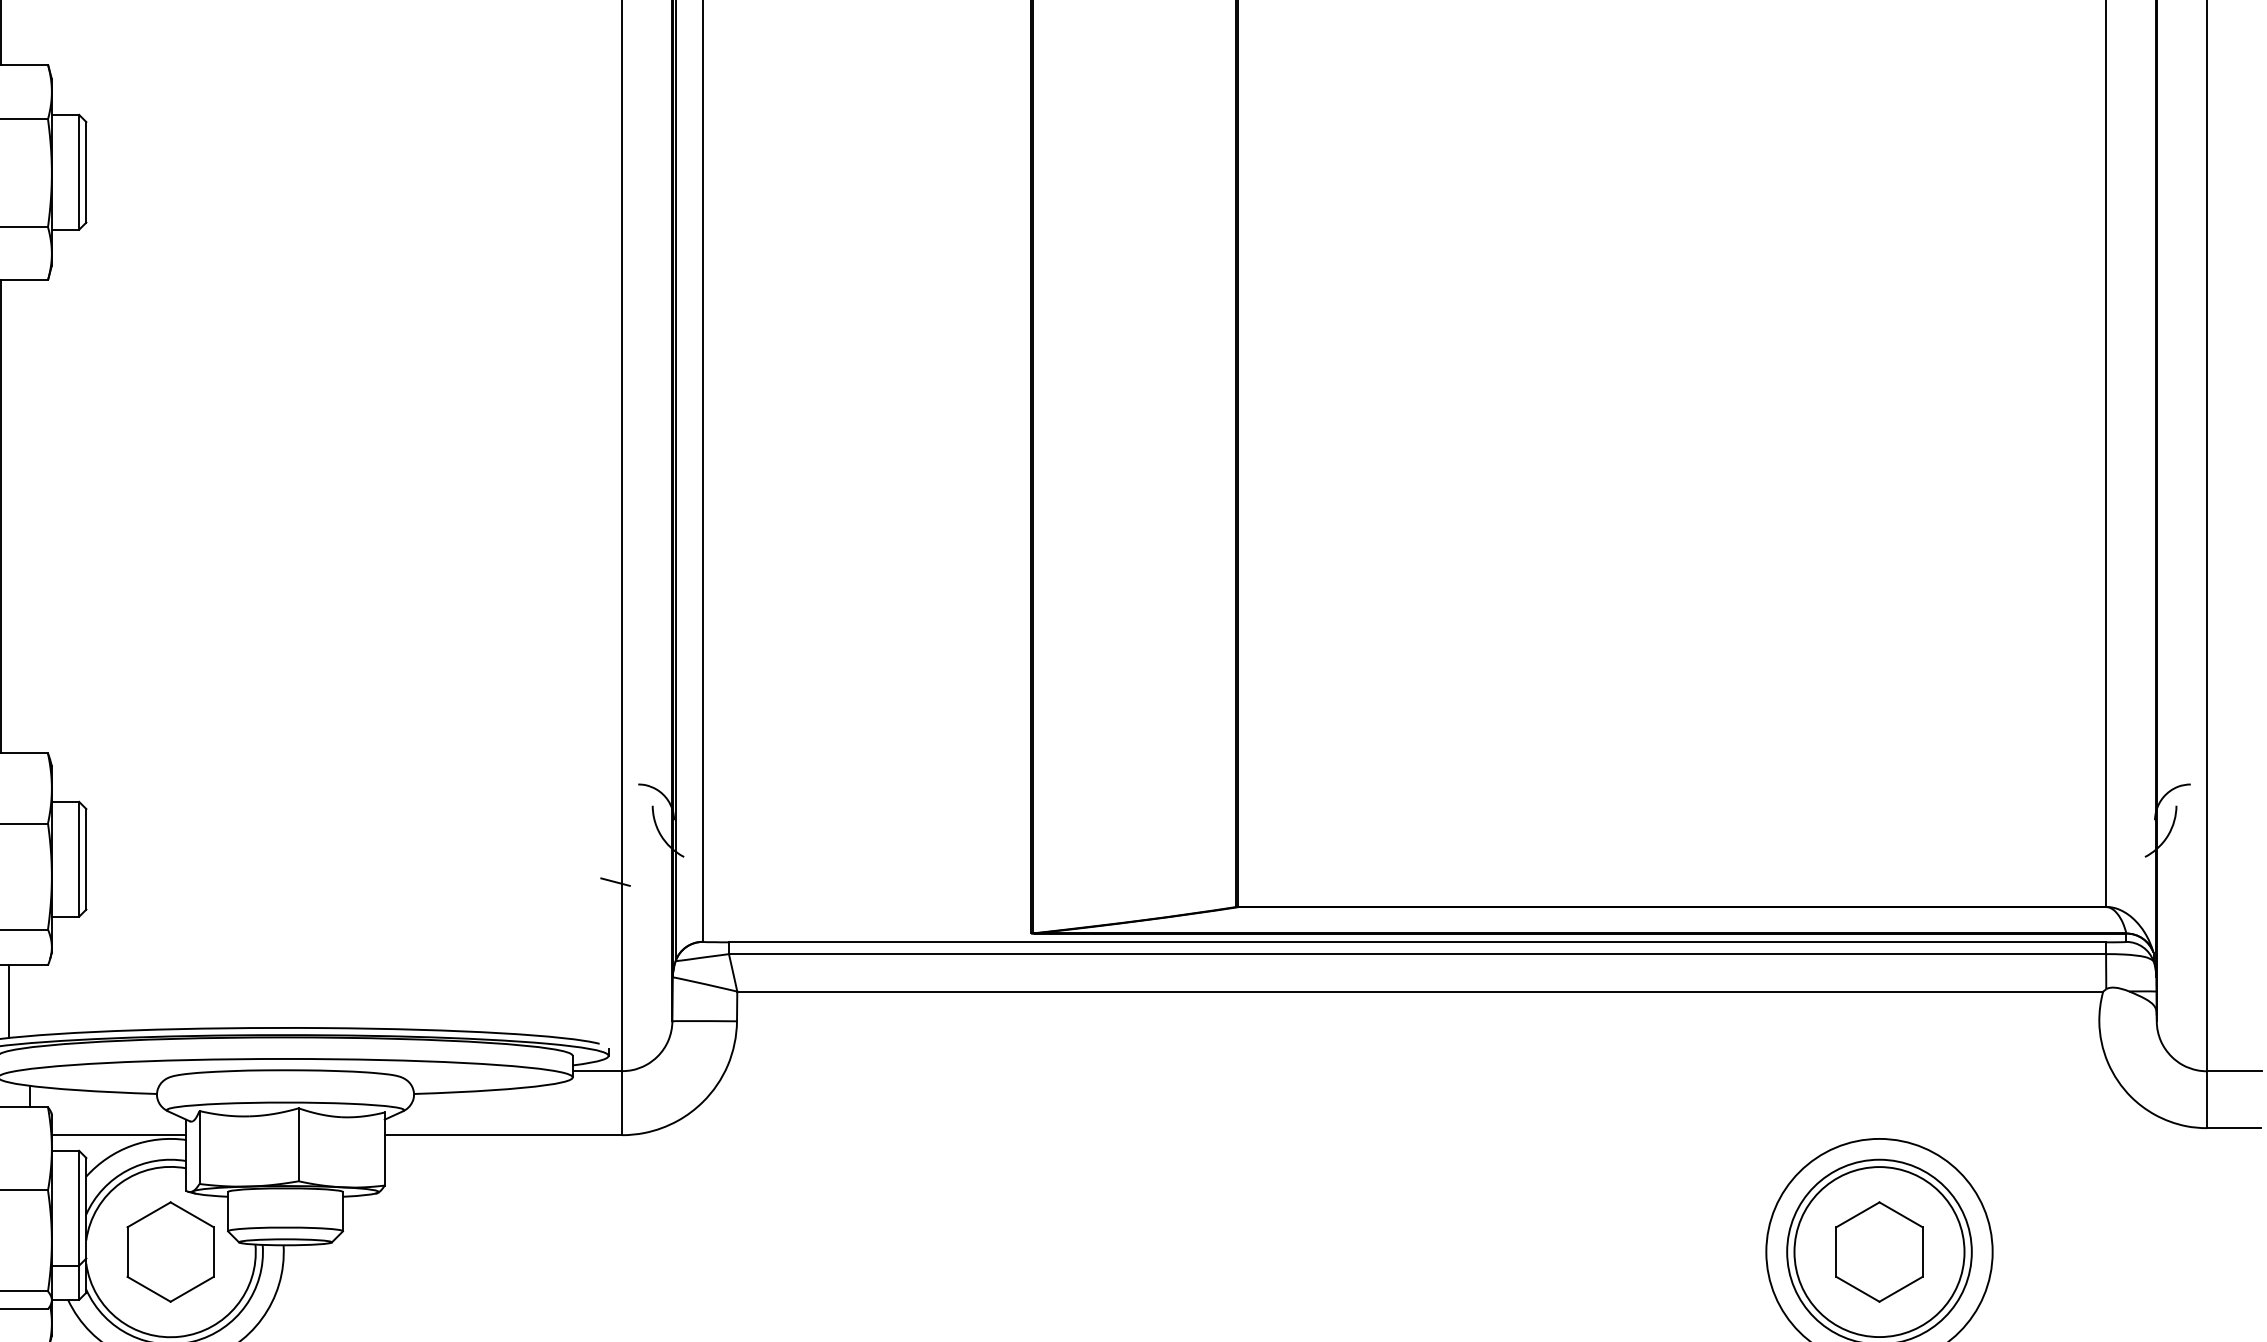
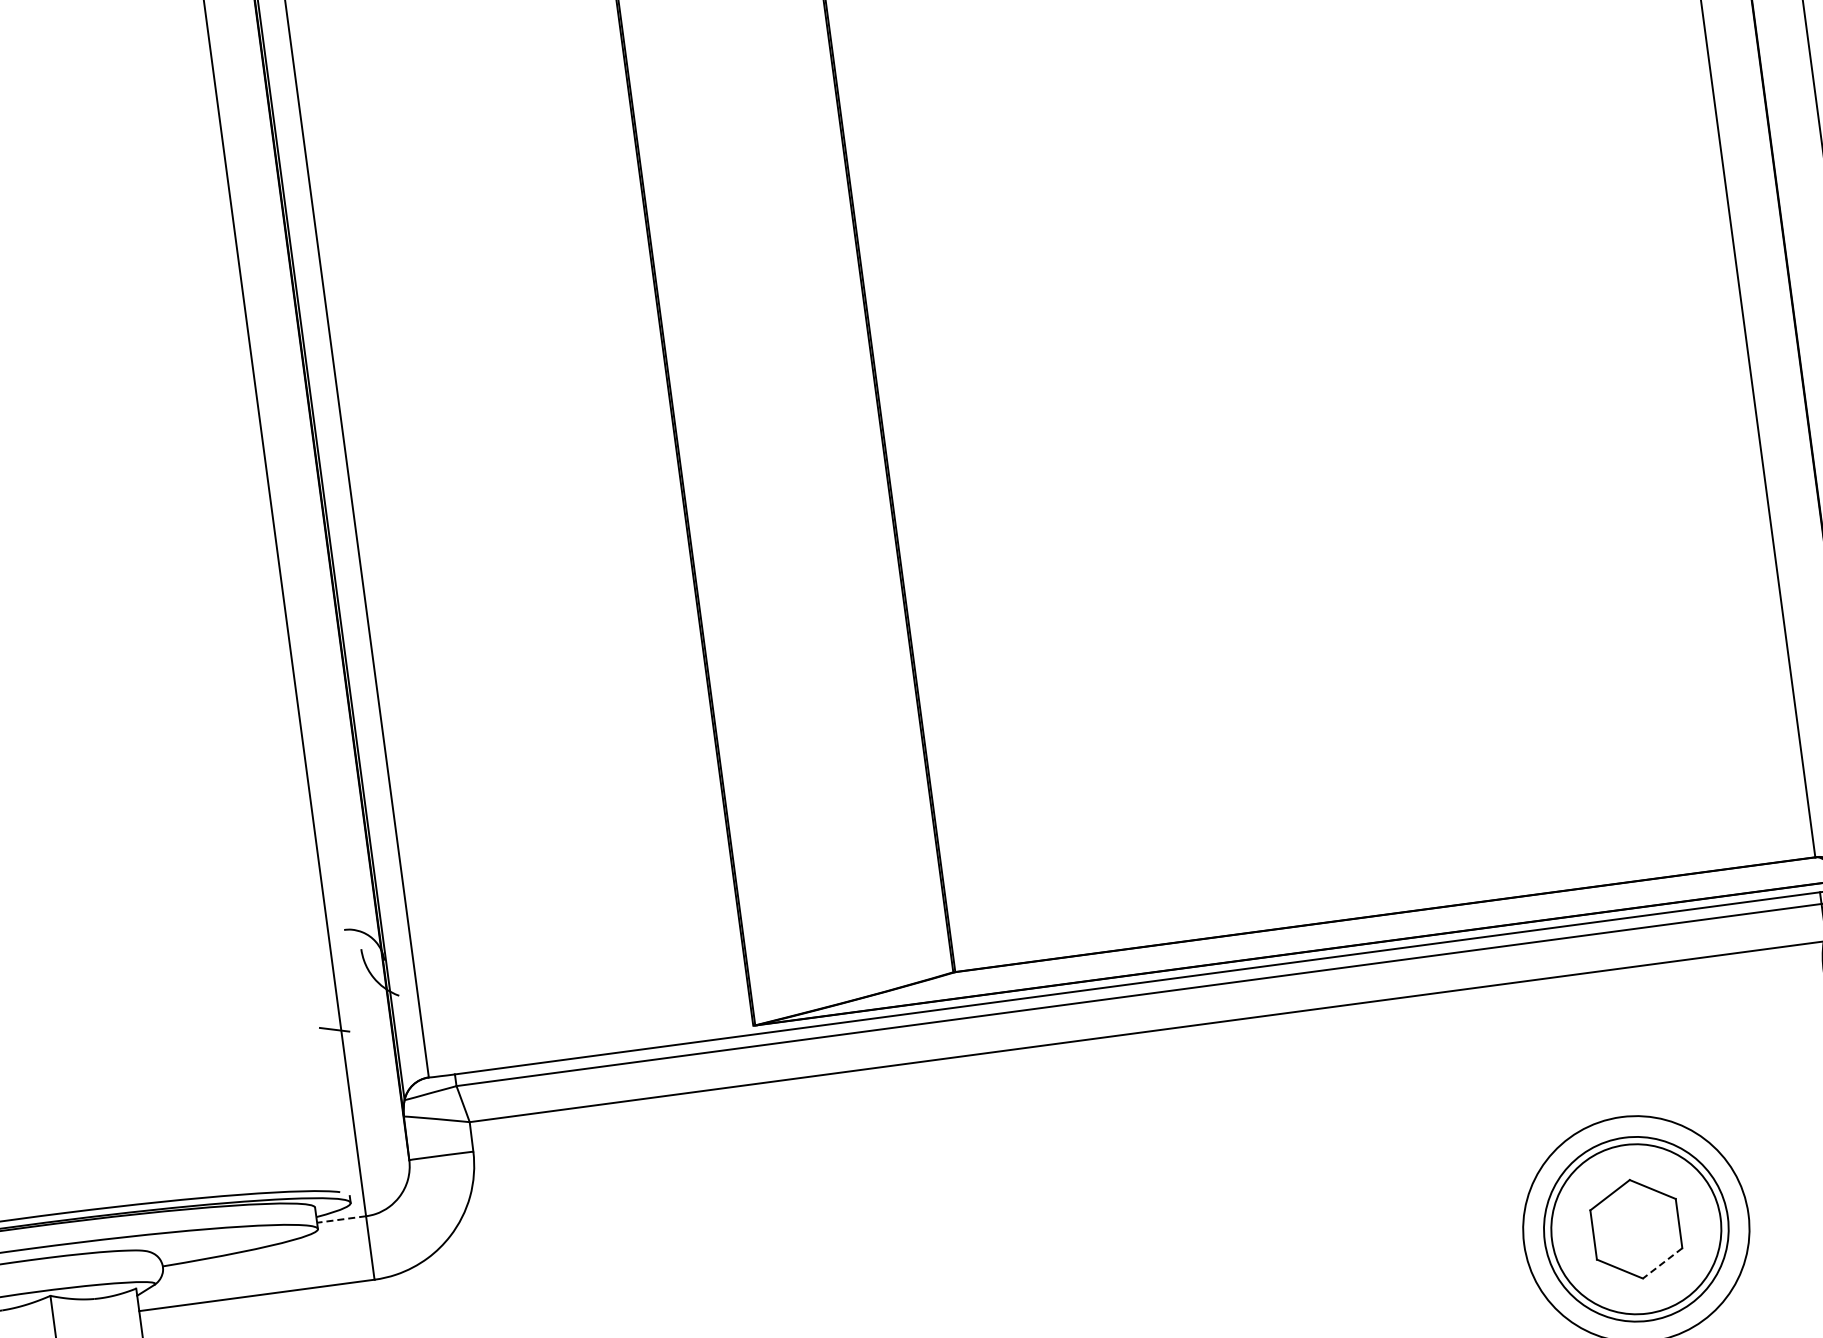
line: (597, 1071) -> (341, 1219), solid -> dashed
line: (1901, 1289) -> (1663, 1263), solid -> dashed

